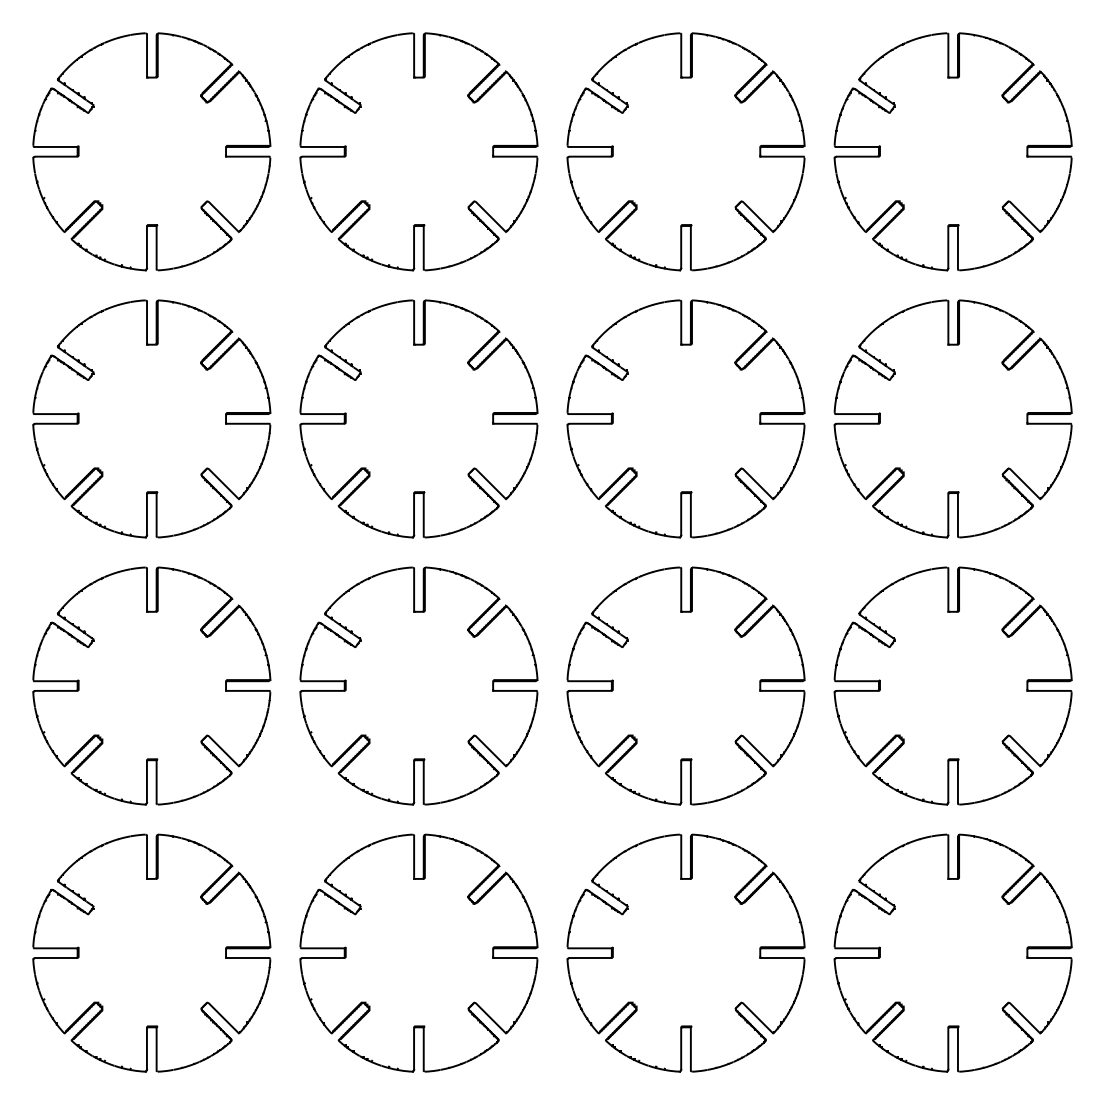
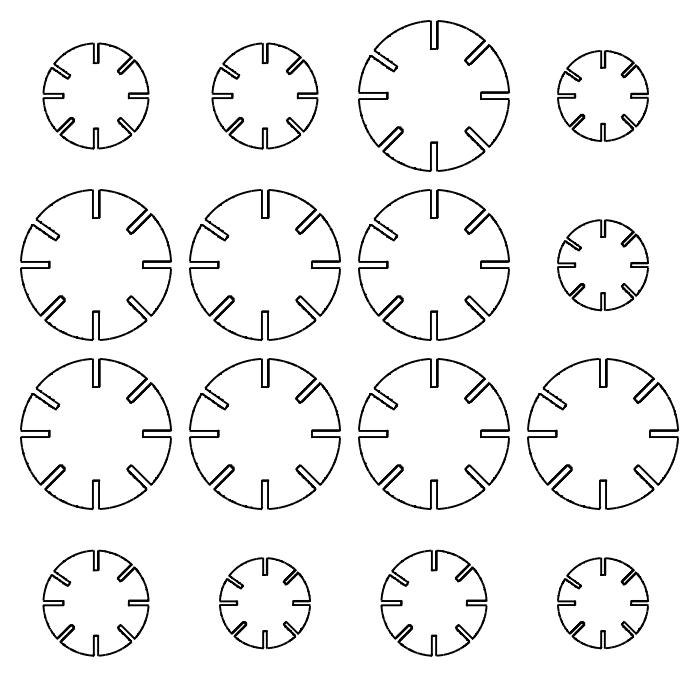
part: (151, 151) -> (95, 95), size x0.7
part: (418, 151) -> (264, 95), size x0.7
part: (952, 151) -> (602, 95), size x0.6
part: (952, 419) -> (602, 265), size x0.6
part: (151, 953) -> (95, 603), size x0.7
part: (418, 953) -> (264, 603), size x0.6
part: (685, 953) -> (433, 603), size x0.7
part: (952, 953) -> (602, 603), size x0.6

